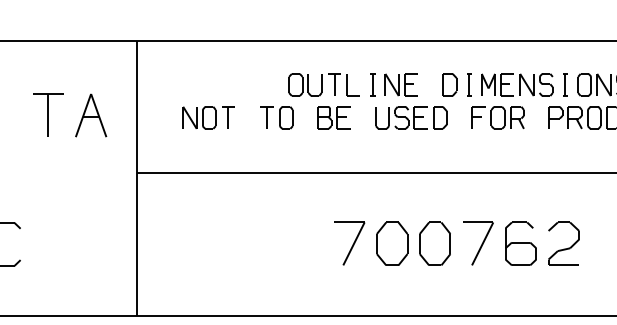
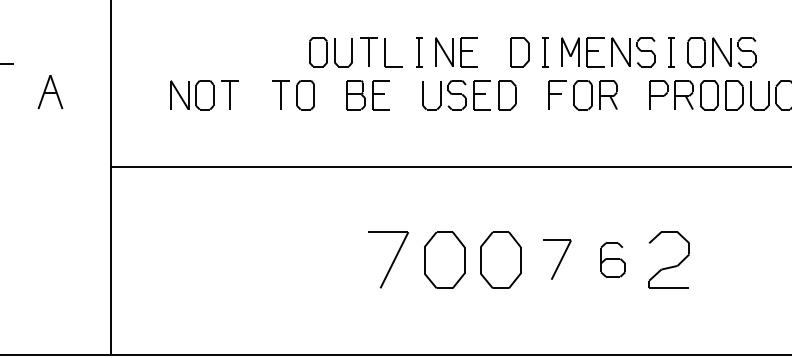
part: (91, 115) -> (50, 92), size x0.6
part: (478, 243) -> (557, 259), size x0.7
part: (520, 243) -> (612, 259), size x0.6

